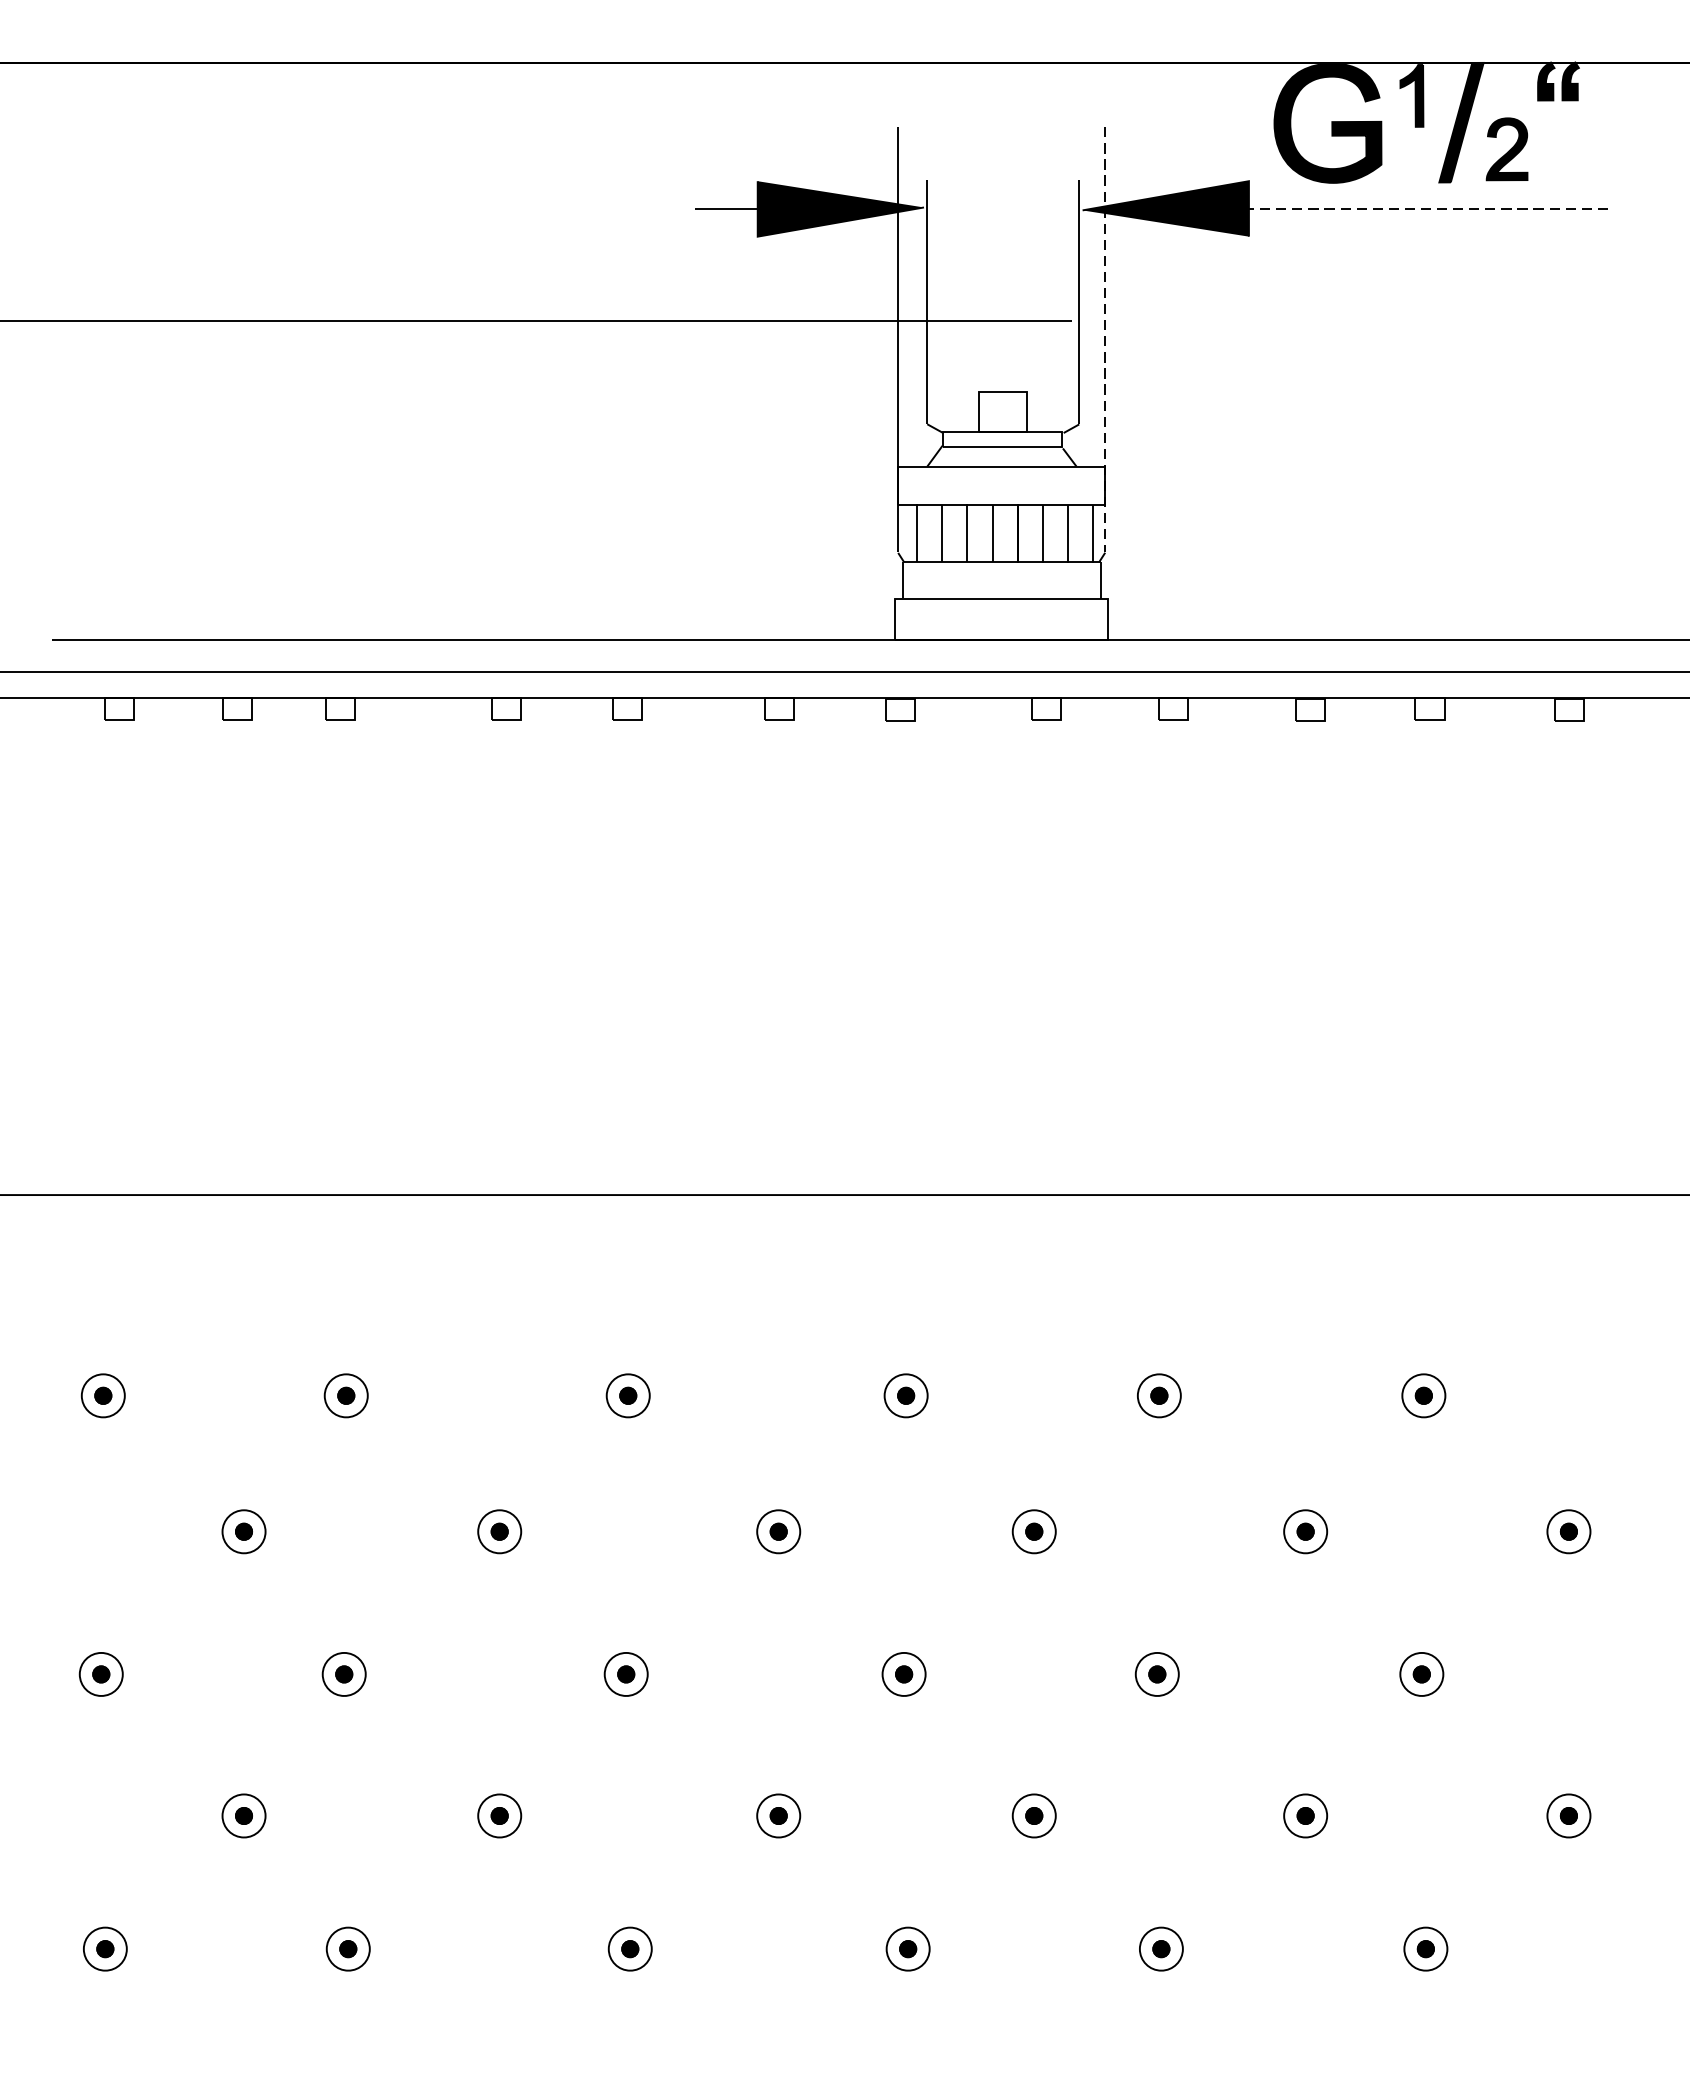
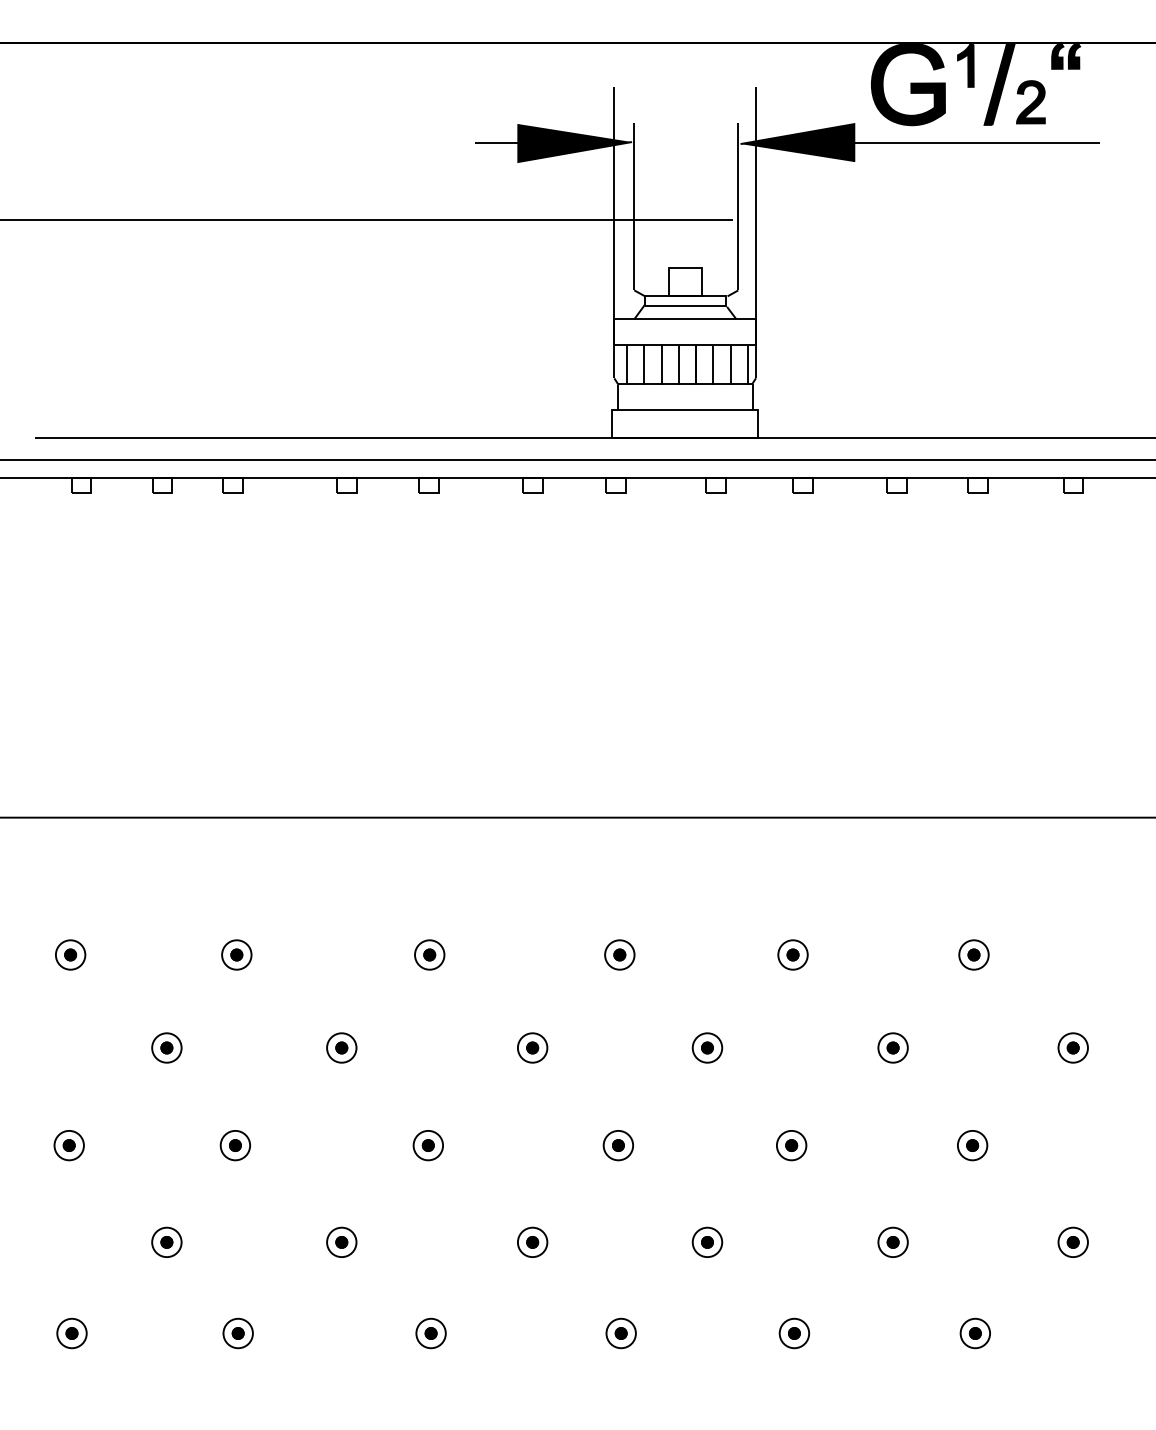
line: (1409, 209) -> (964, 143), dashed -> solid
line: (1105, 341) -> (756, 233), dashed -> solid

